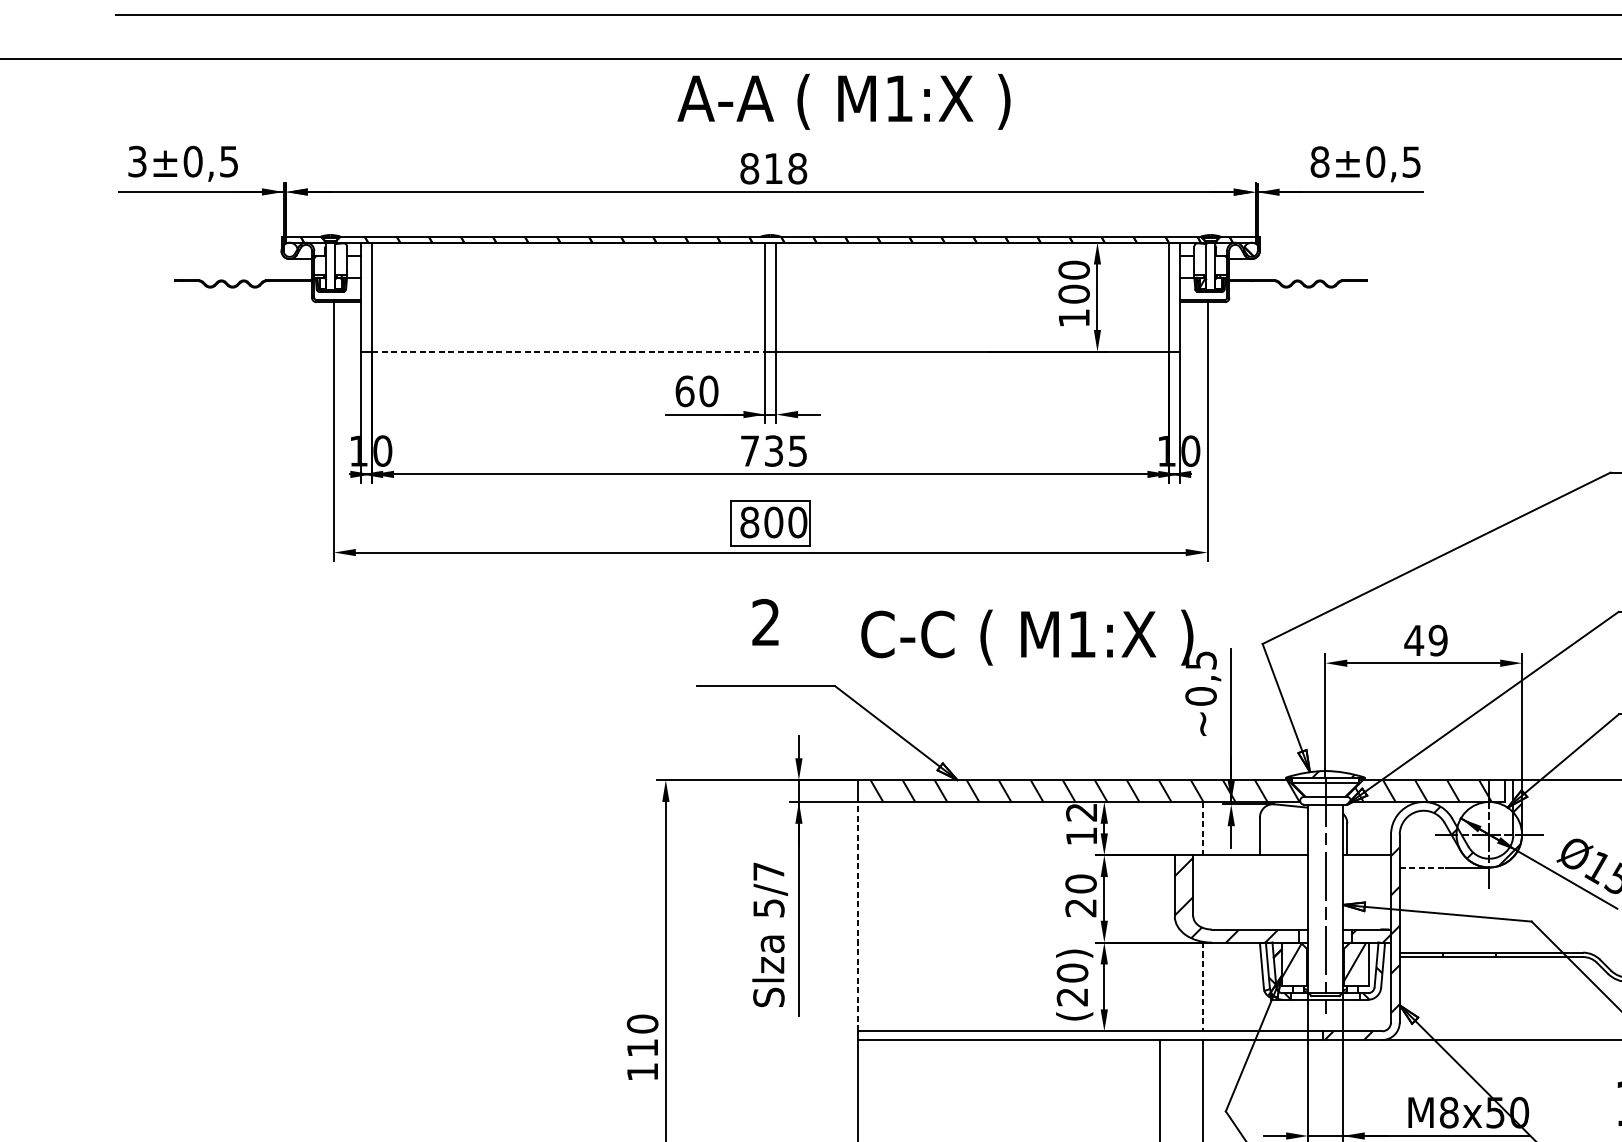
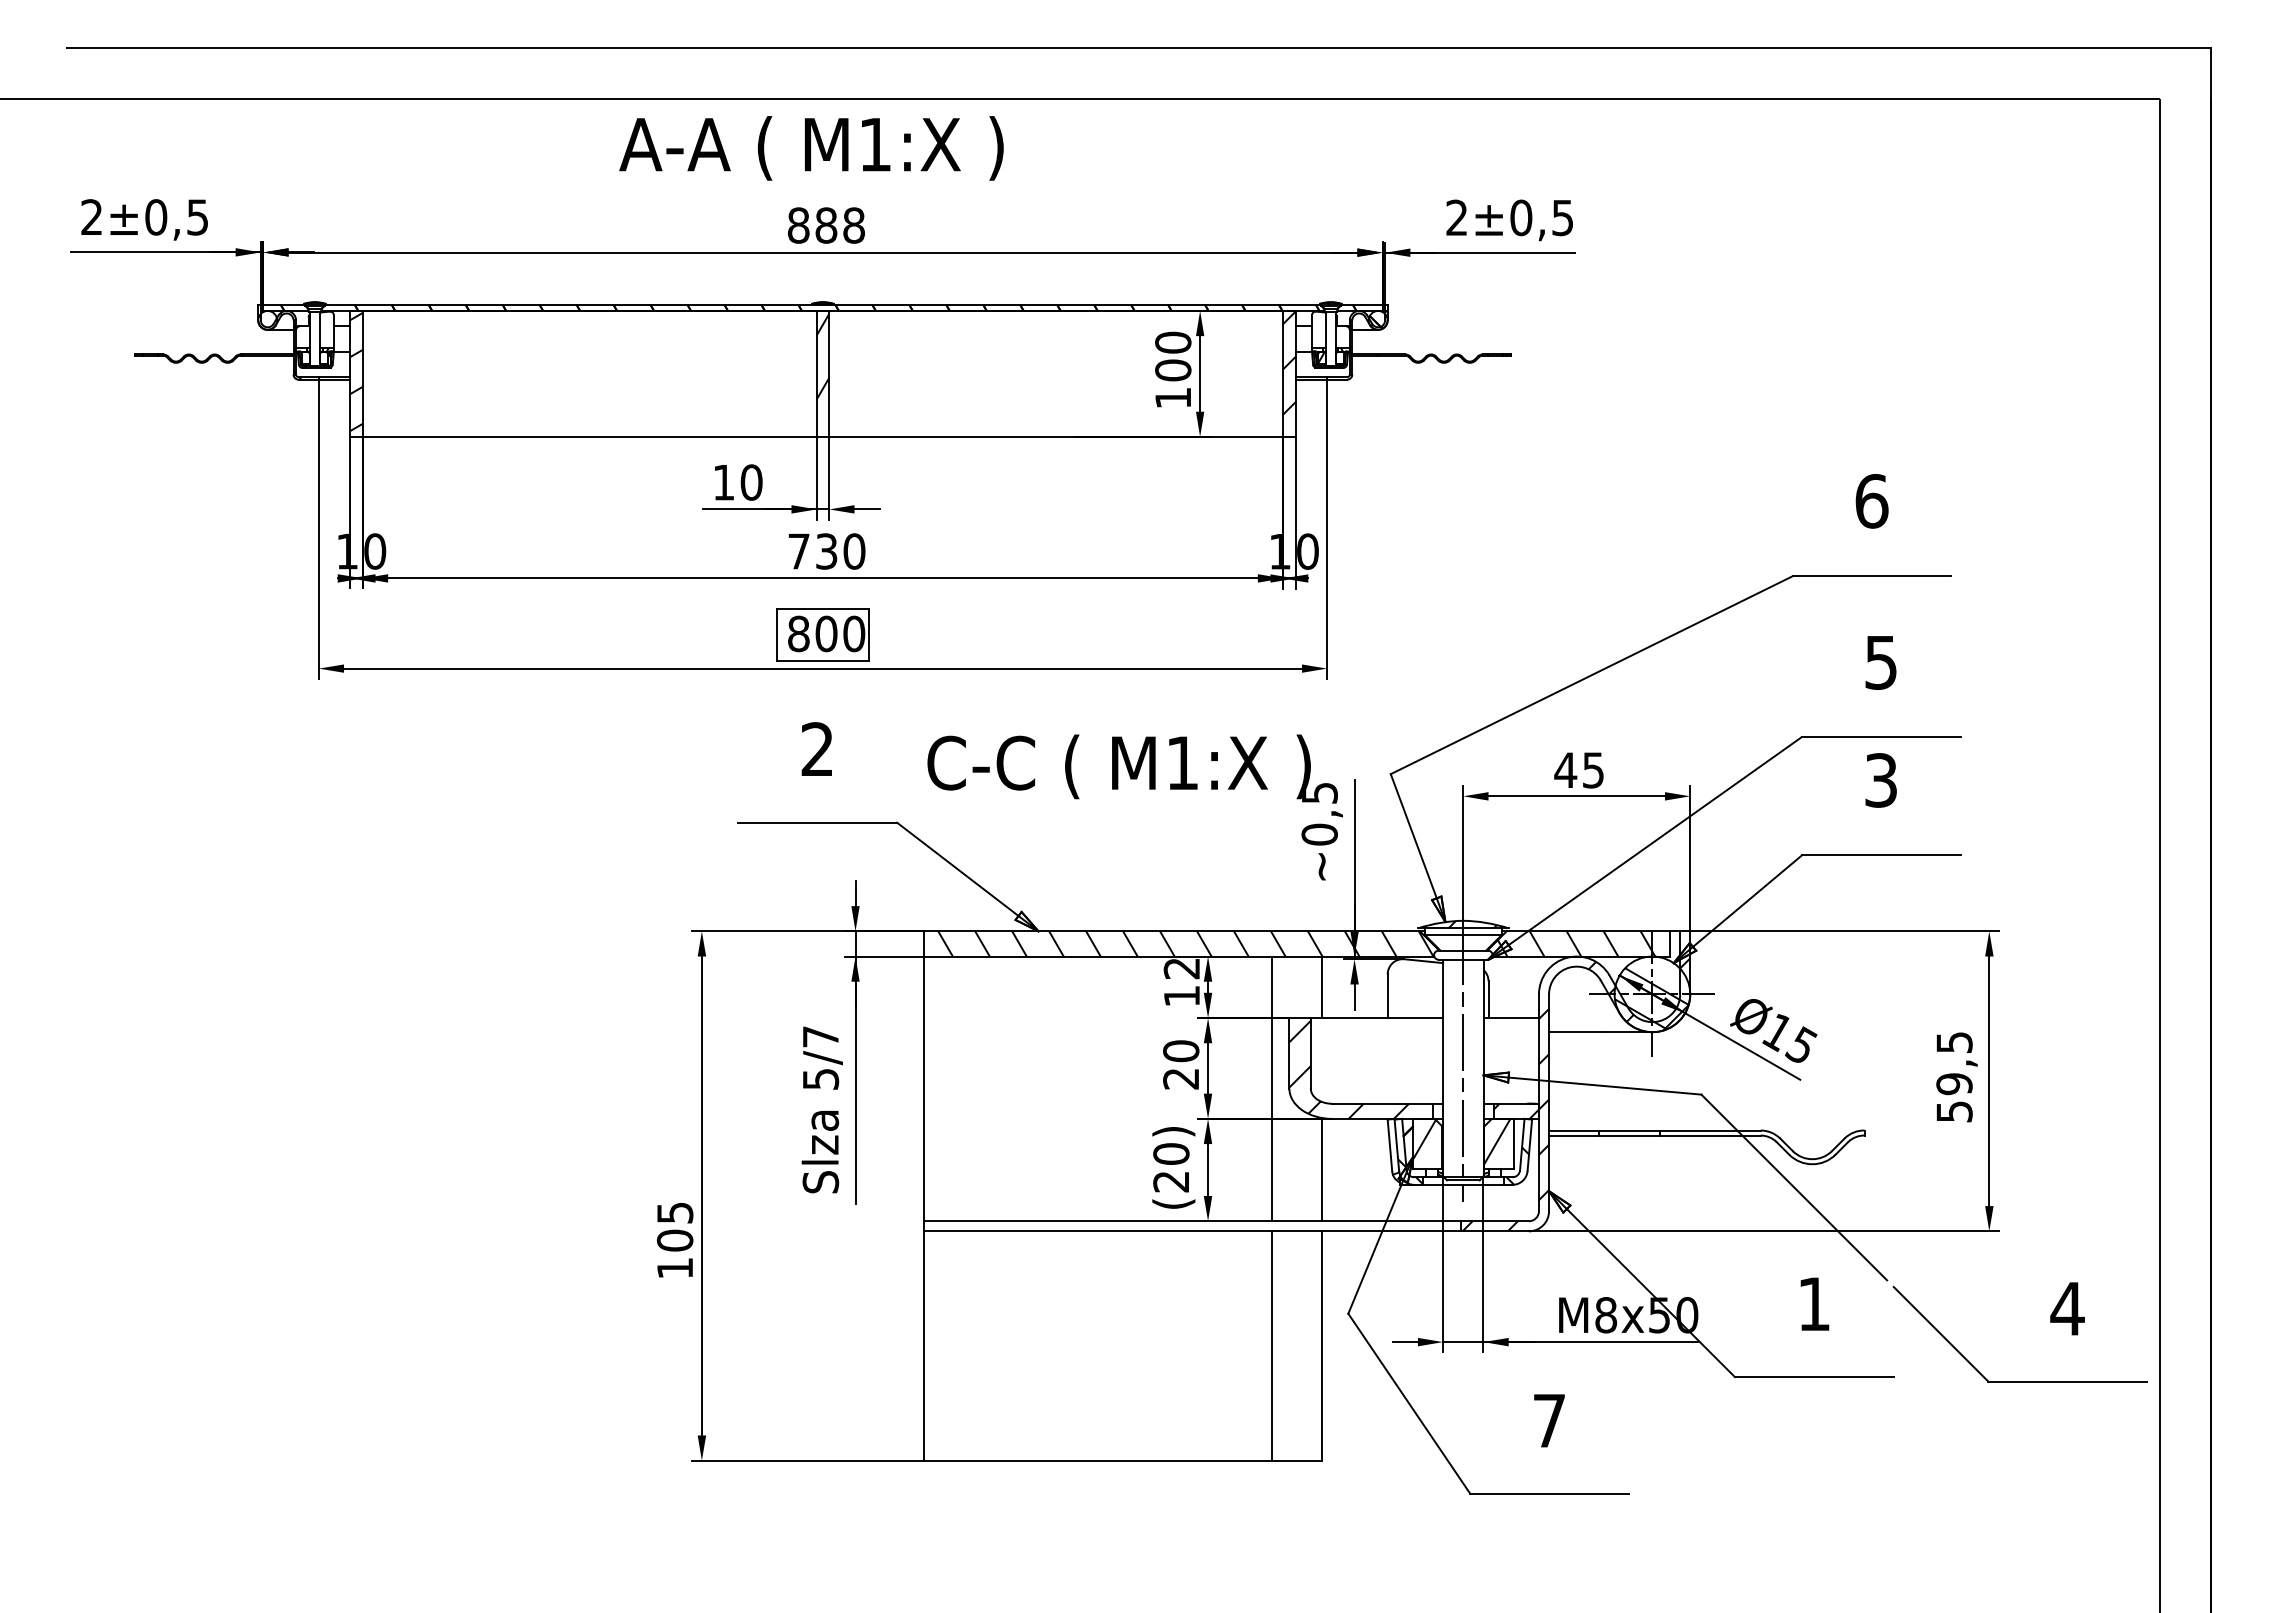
text: (843, 101) -> (811, 148), moved
text: (137, 161) -> (91, 217), 3 -> 2
text: (1319, 161) -> (1456, 217), 8 -> 2
text: (773, 168) -> (826, 225), 818 -> 888
hatch: (770, 282) -> (822, 356), added
hatch: (1174, 287) -> (1289, 362), added
hatch: (366, 295) -> (356, 371), added
line: (568, 352) -> (589, 437), dashed -> solid
text: (685, 391) -> (724, 482), 60 -> 10
text: (798, 451) -> (854, 551), 735 -> 730
text: (1438, 640) -> (1593, 770), 49 -> 45
line: (1203, 828) -> (1322, 987), dashed -> solid
hatch: (1488, 838) -> (1651, 998), added
line: (1423, 867) -> (1576, 1032), dashed -> solid
line: (857, 916) -> (923, 1088), dashed -> solid
line: (1159, 916) -> (1271, 1088), added
line: (1203, 986) -> (1322, 1169), dashed -> solid
text: (642, 1035) -> (674, 1226), 110 -> 105

